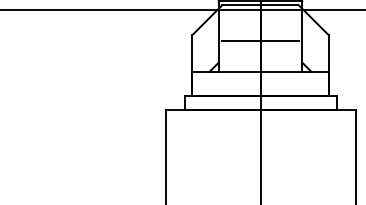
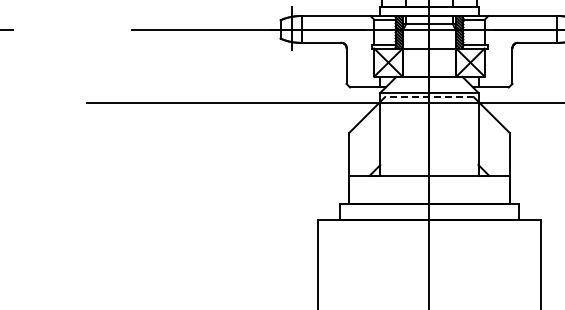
line: (260, 5) -> (429, 97), solid -> dashed
line: (260, 41) -> (429, 140), removed

